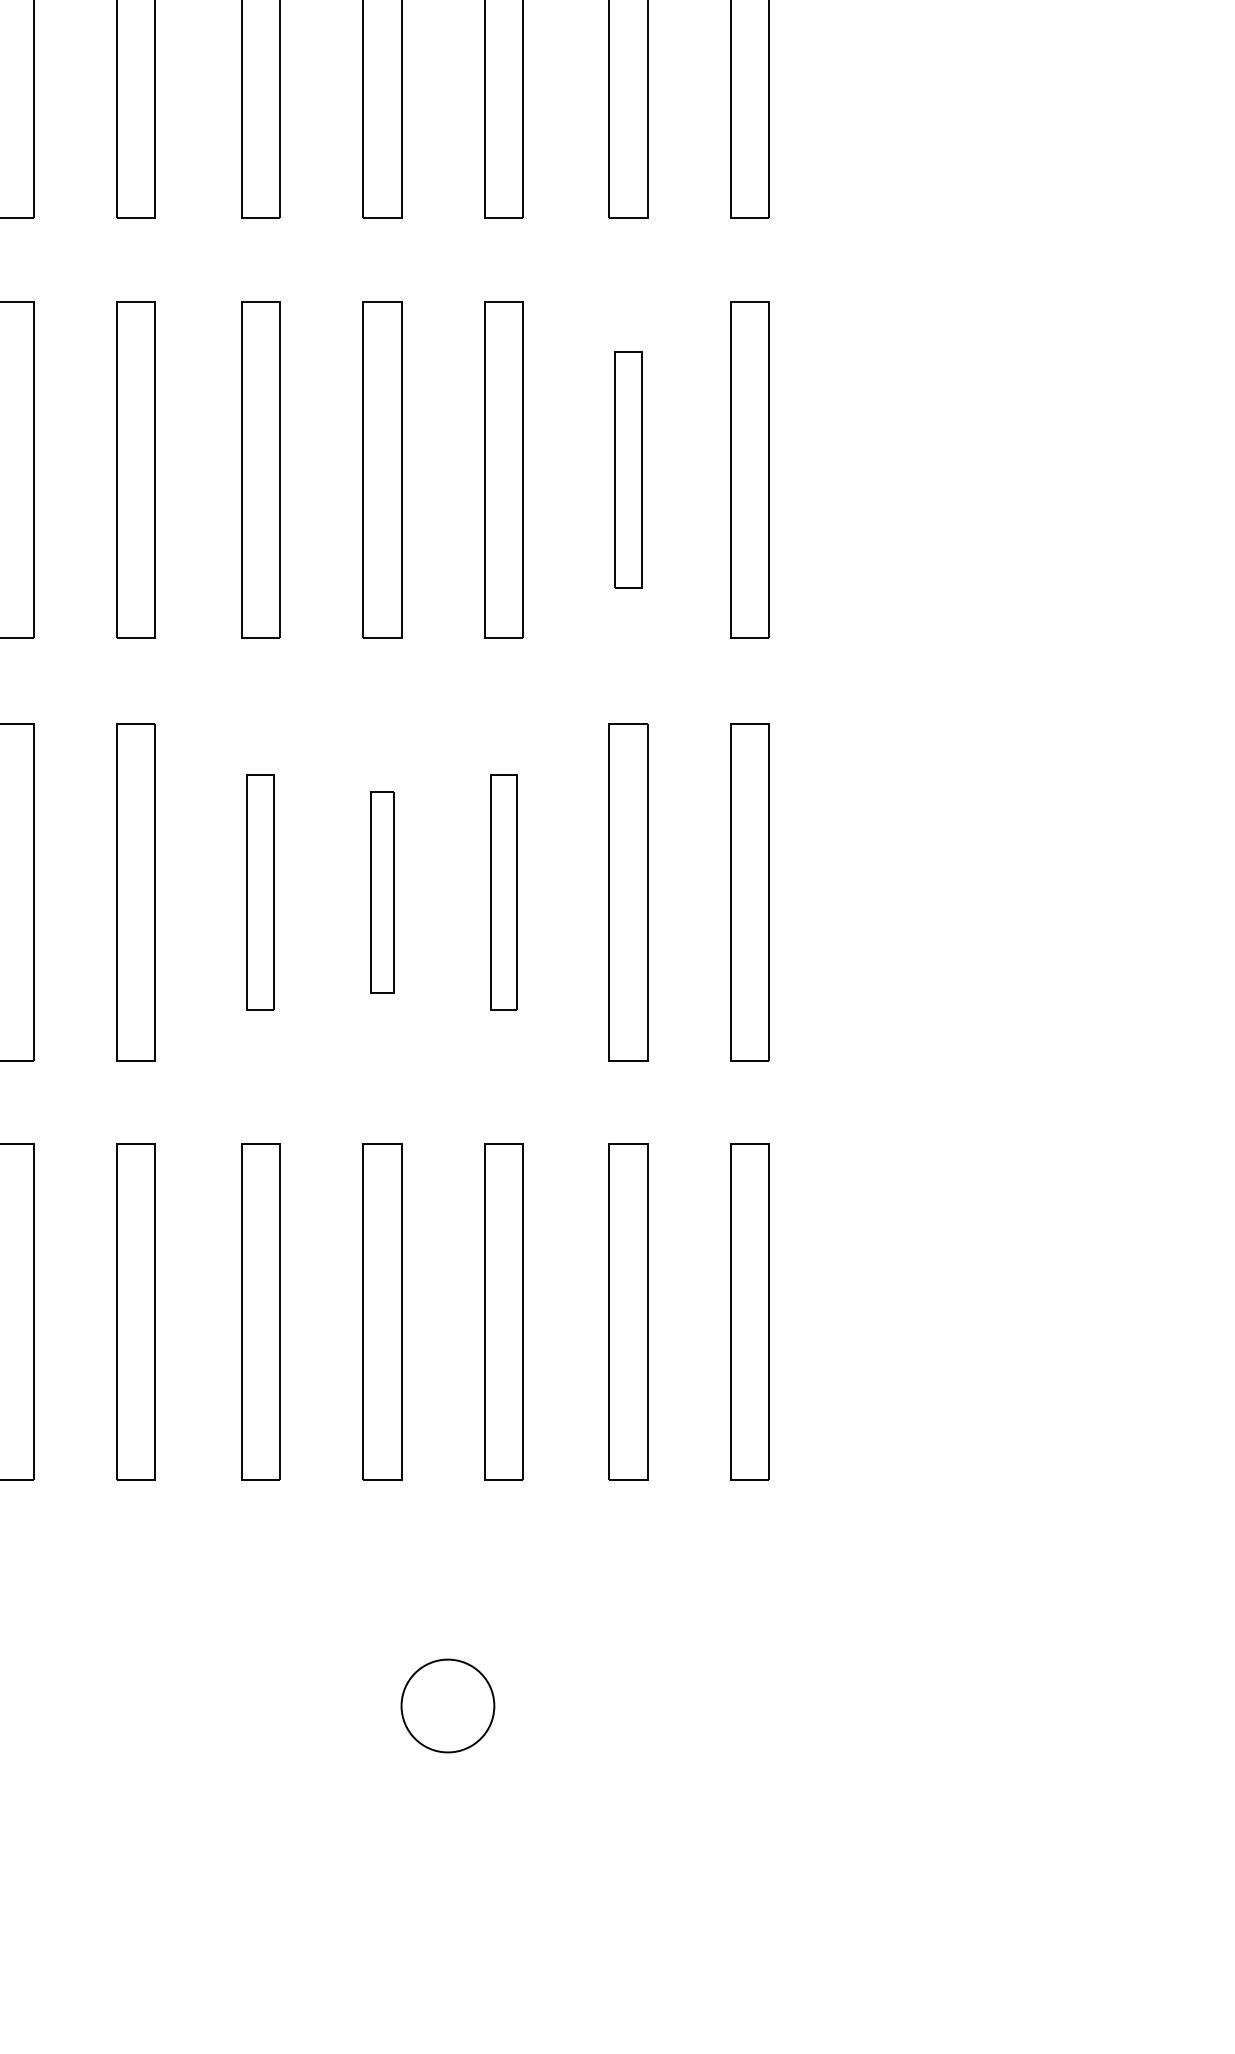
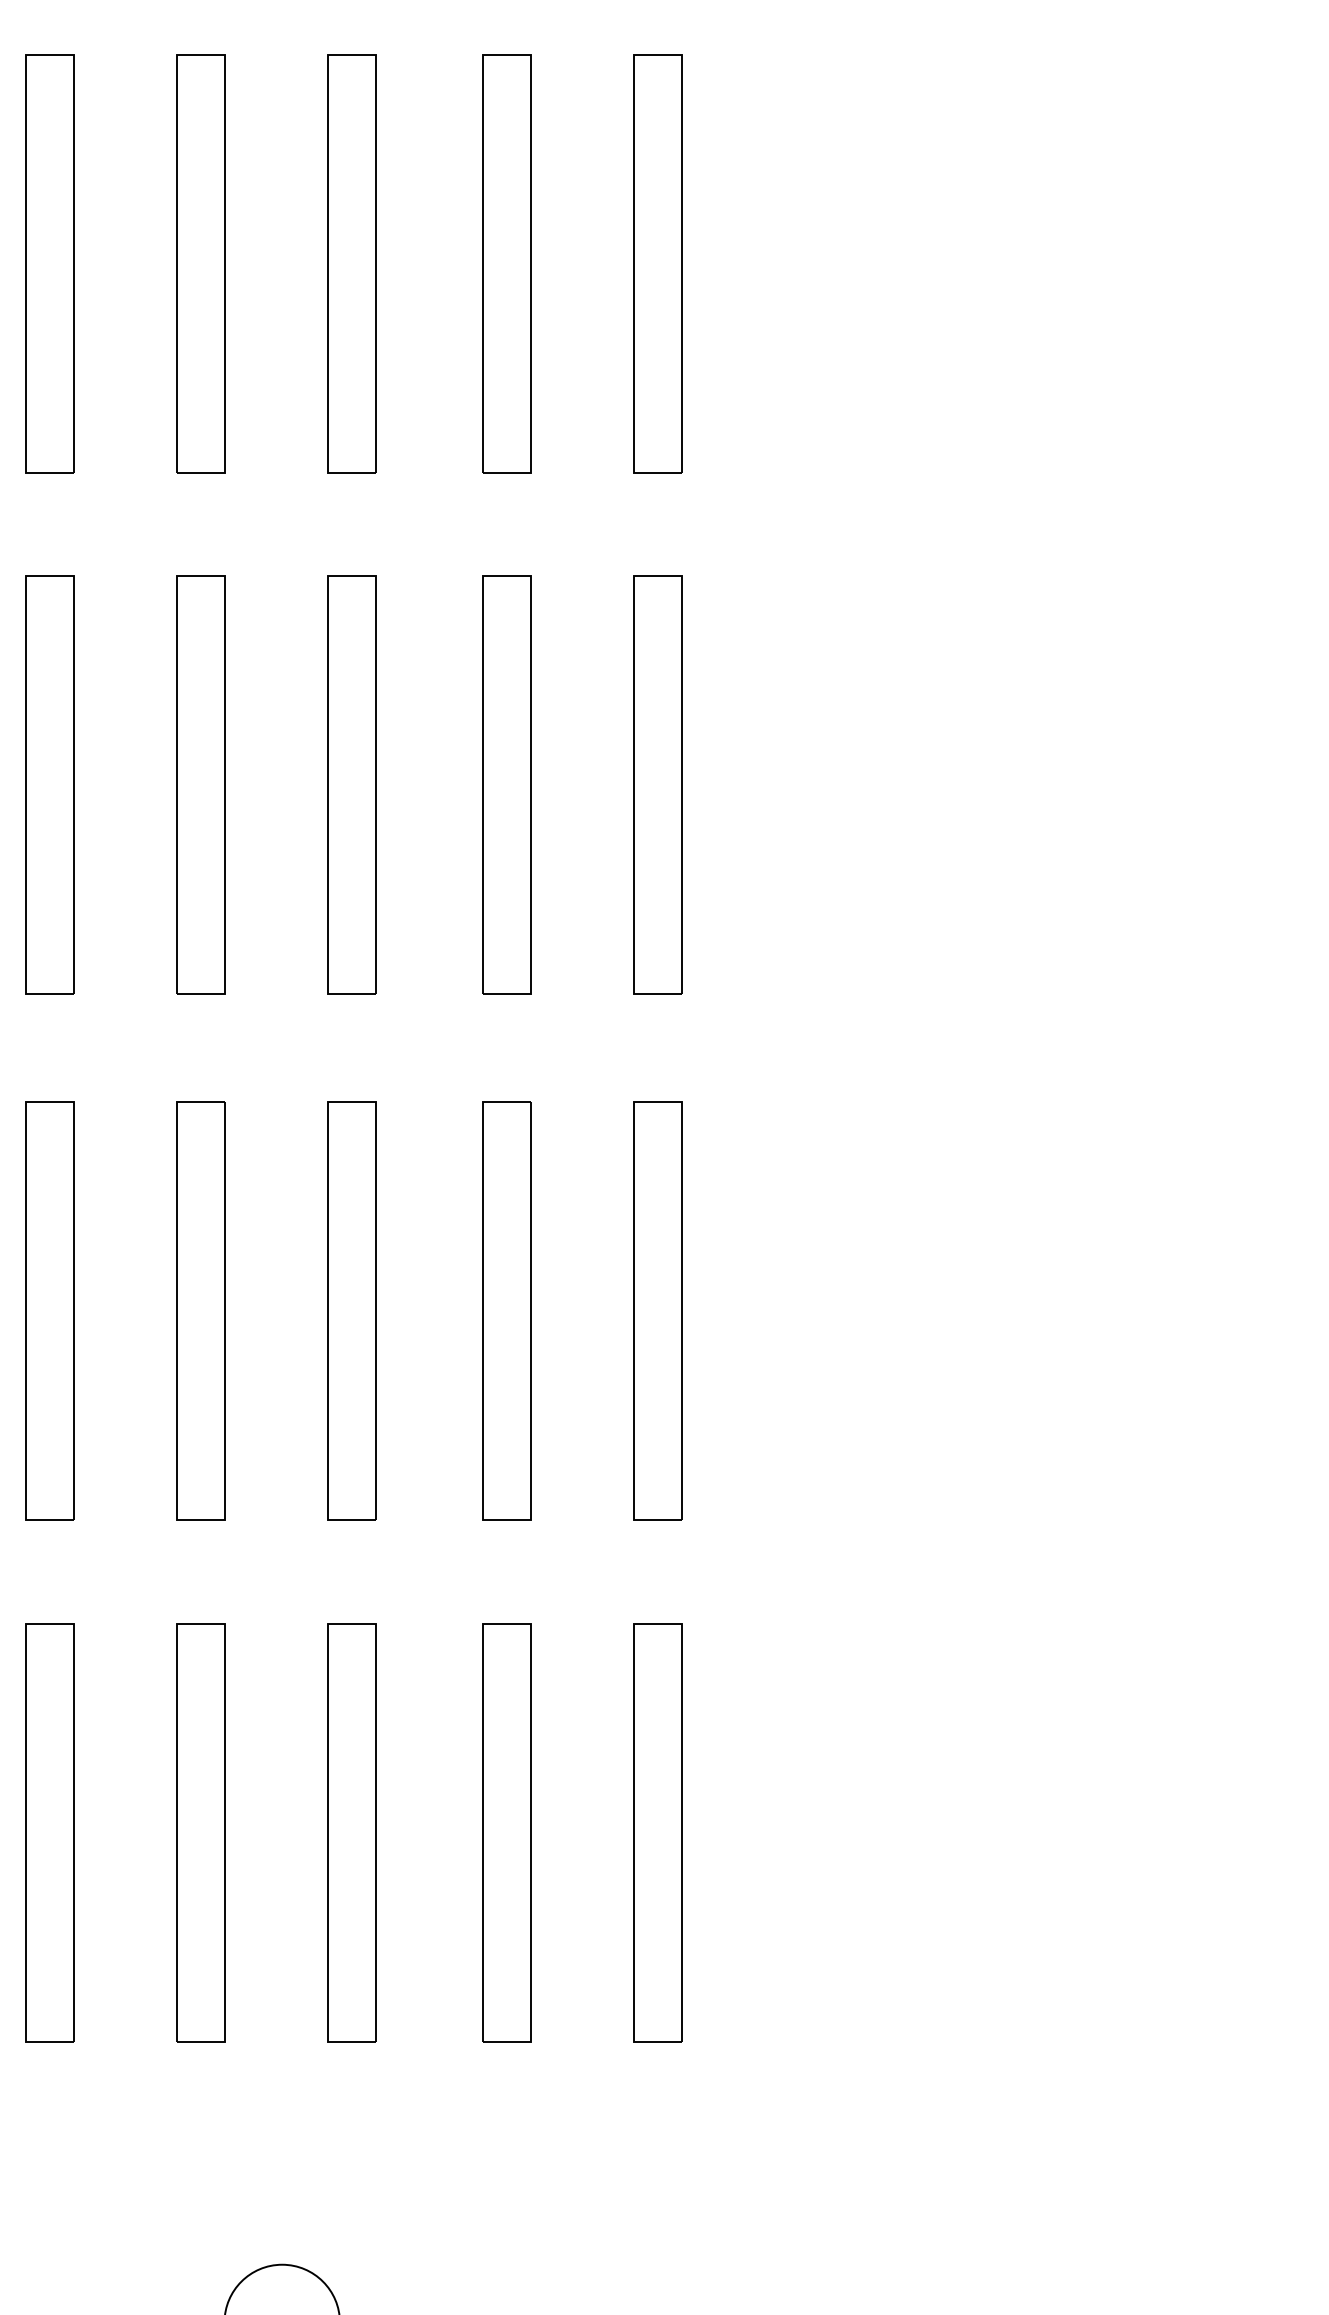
part: (628, 469) -> (506, 785), size x1.43
part: (260, 892) -> (49, 1310), size x1.43
part: (382, 892) -> (200, 1310), size x1.67
part: (503, 892) -> (351, 1310), size x1.43

